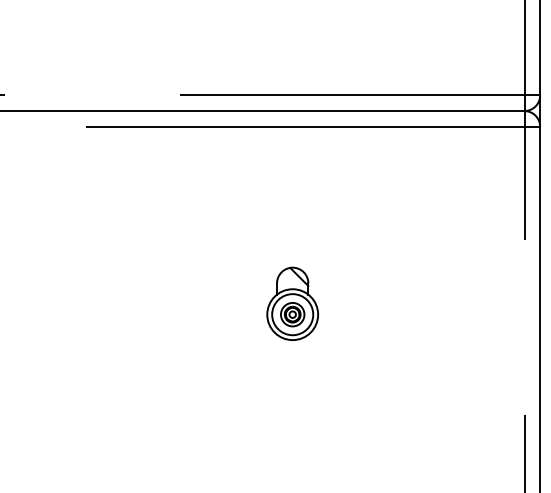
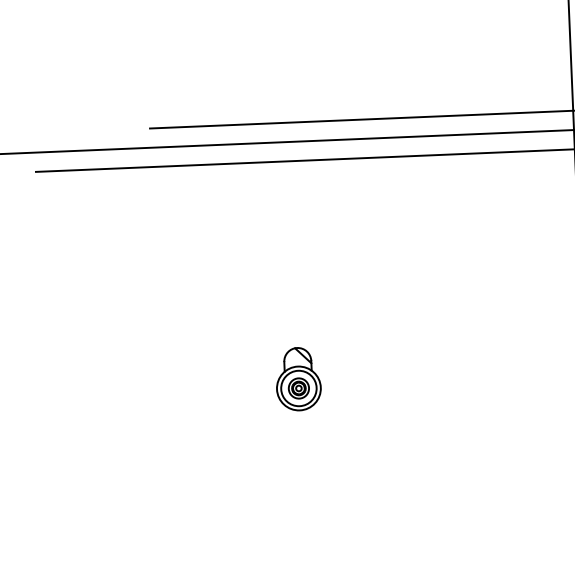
part: (292, 303) -> (298, 378), size x0.7

